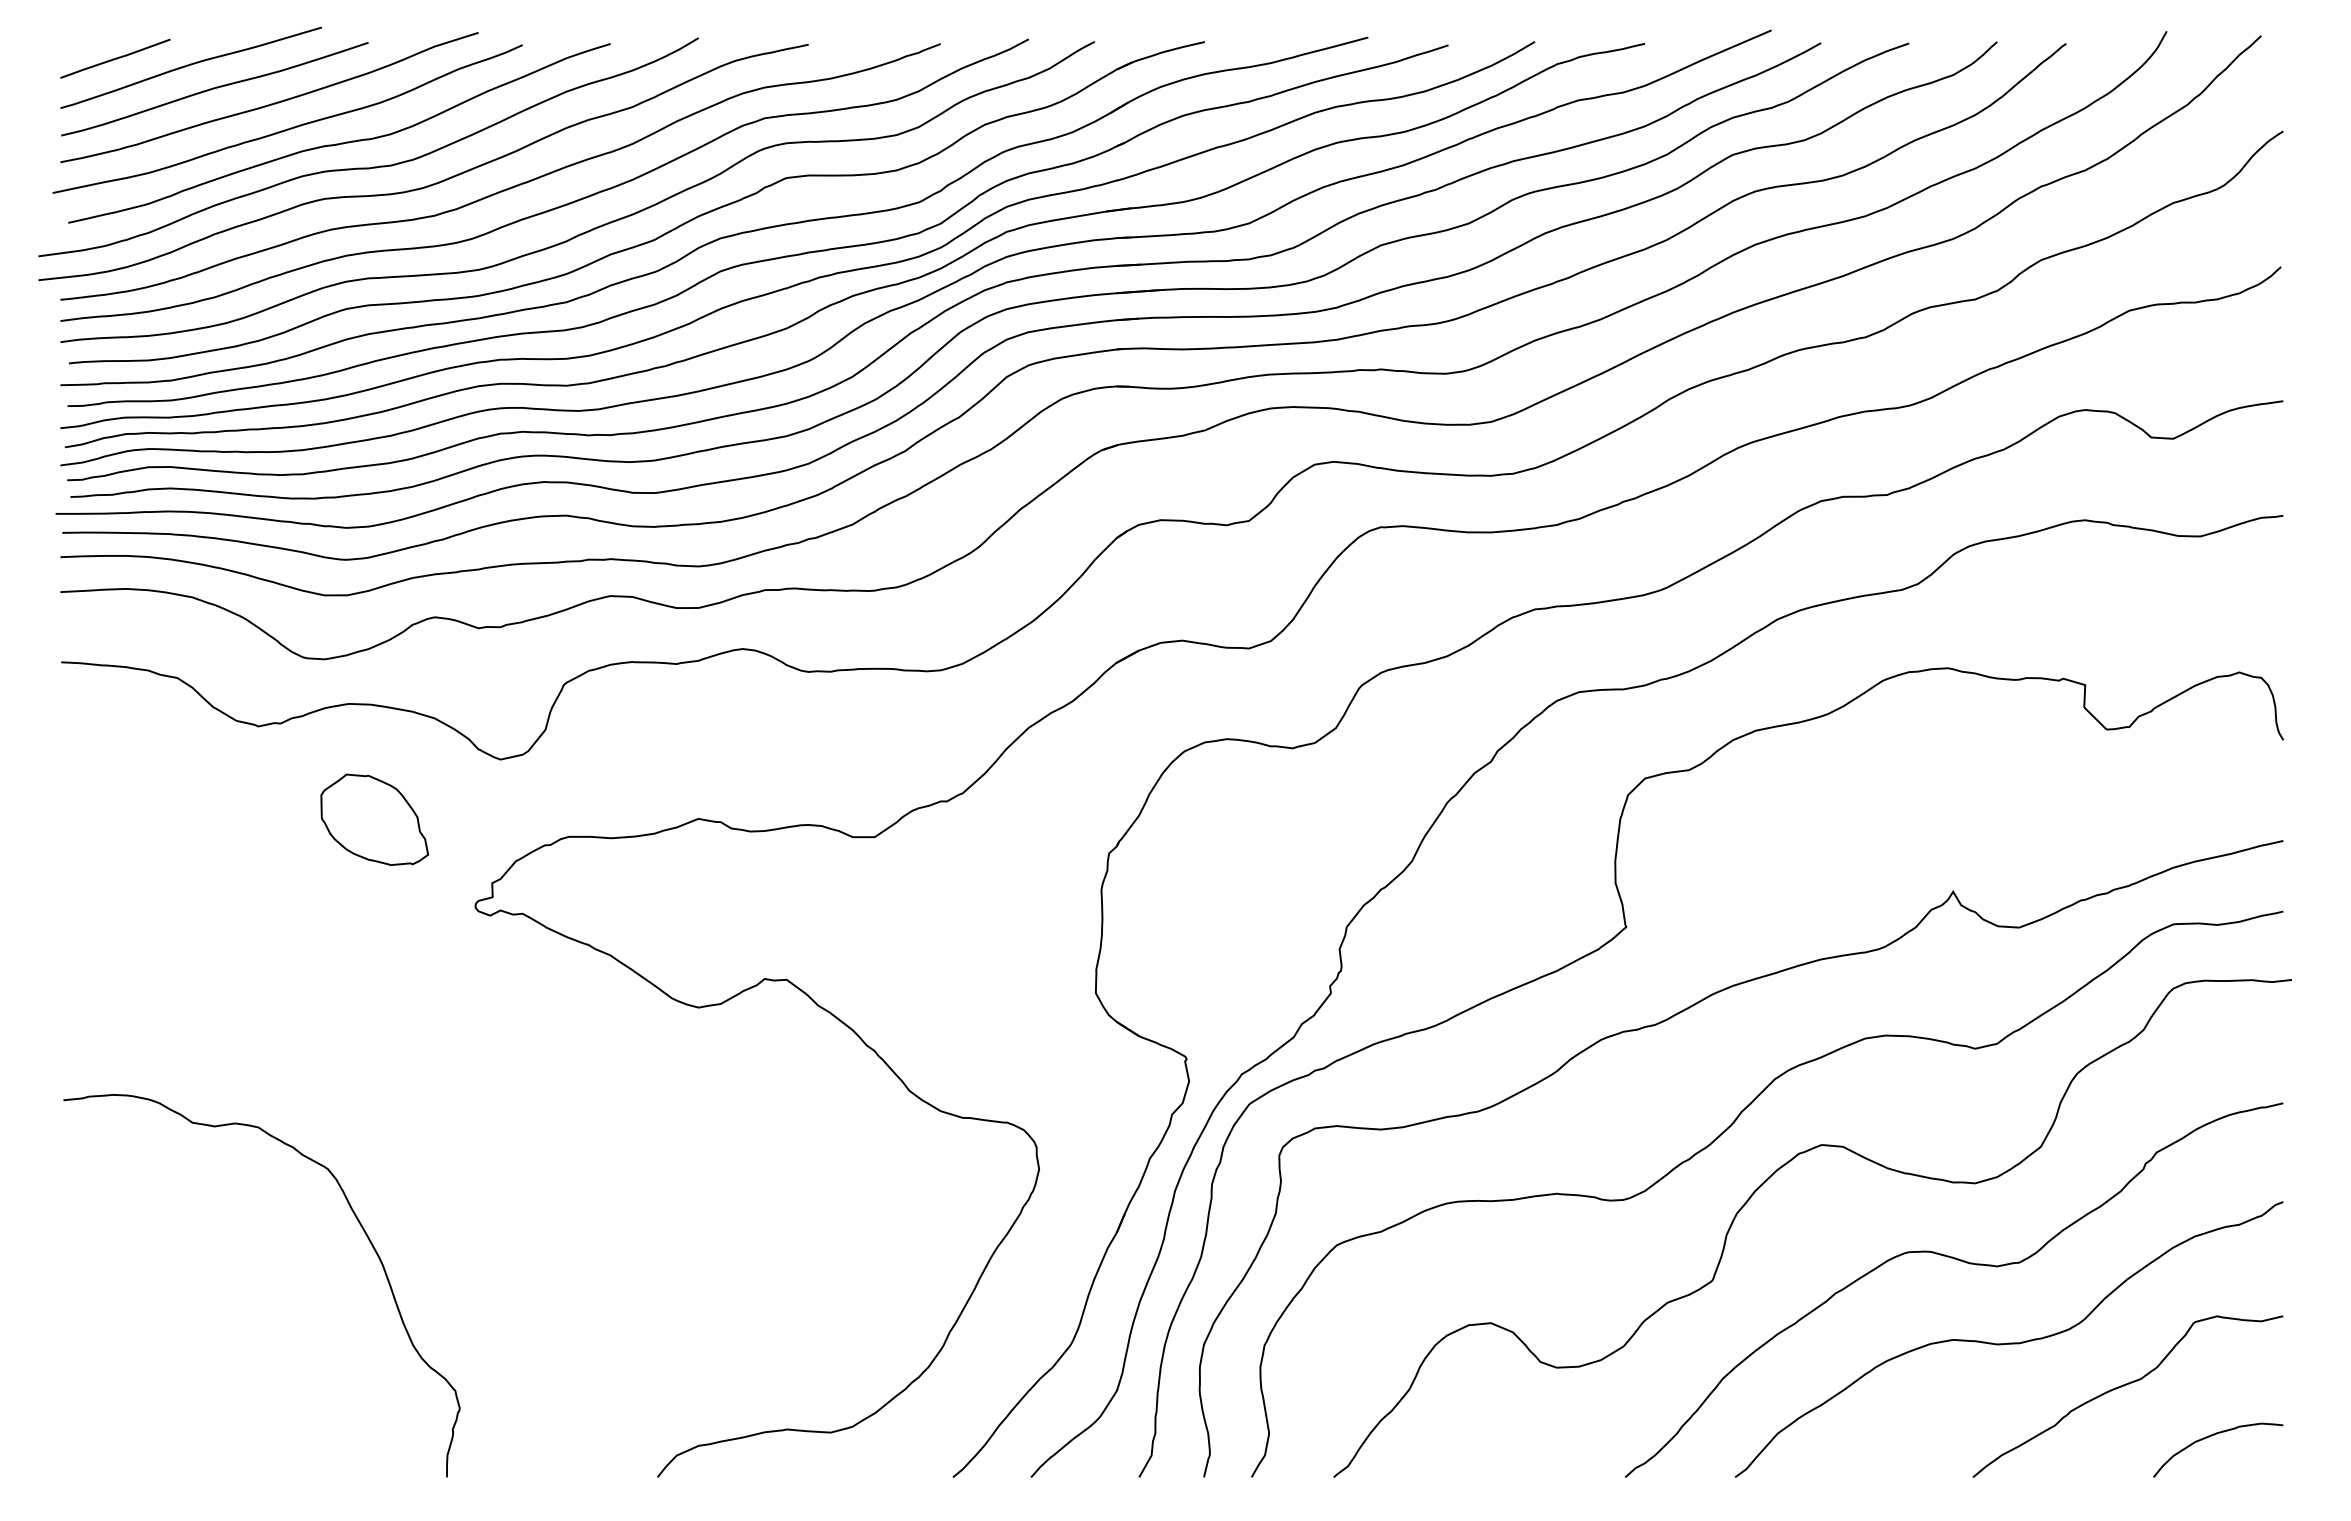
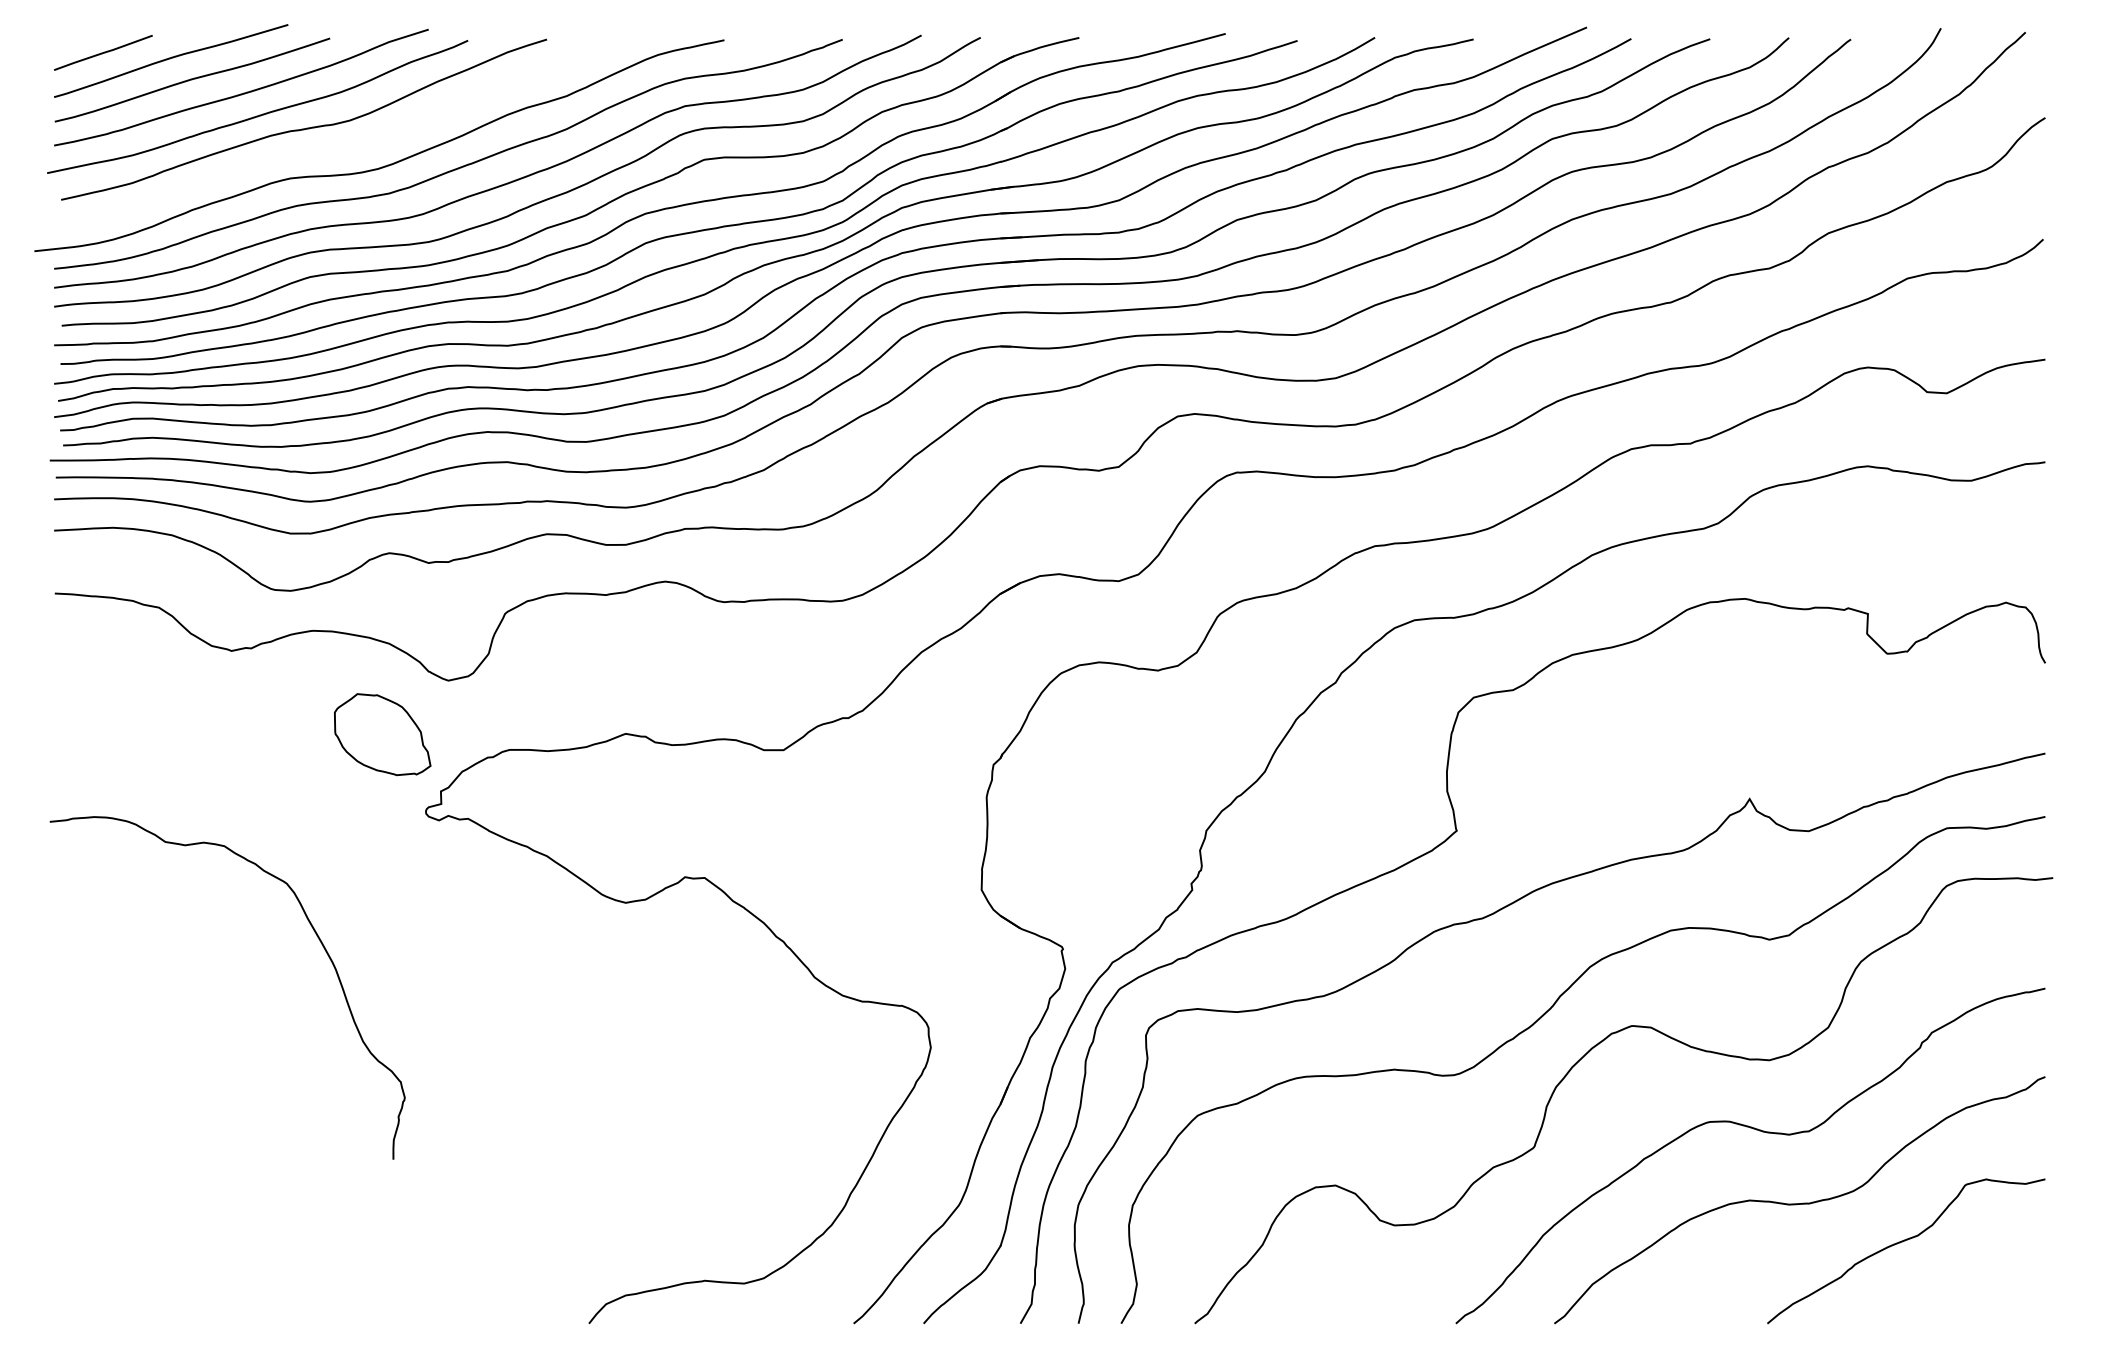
curve: (371, 166) -> (332, 149), removed
part: (374, 819) -> (382, 734), moved
curve: (360, 1225) -> (315, 934), moved
curve: (2214, 1435) -> (1983, 1286), removed

